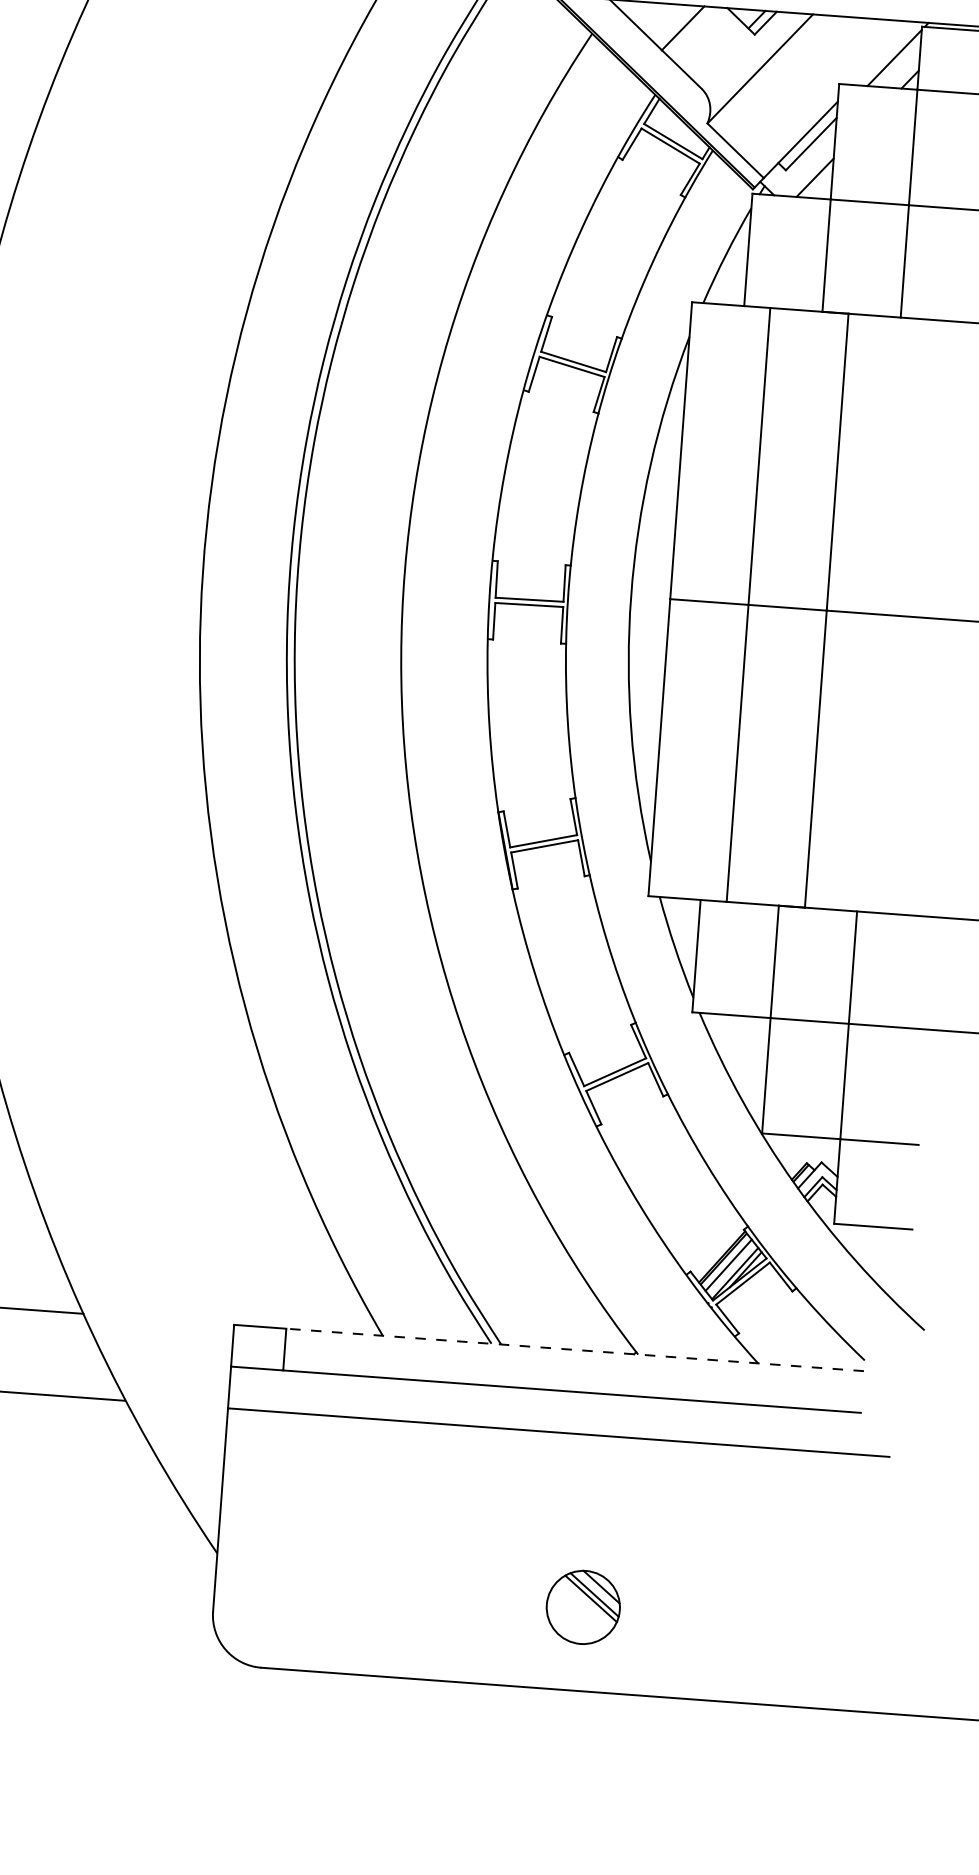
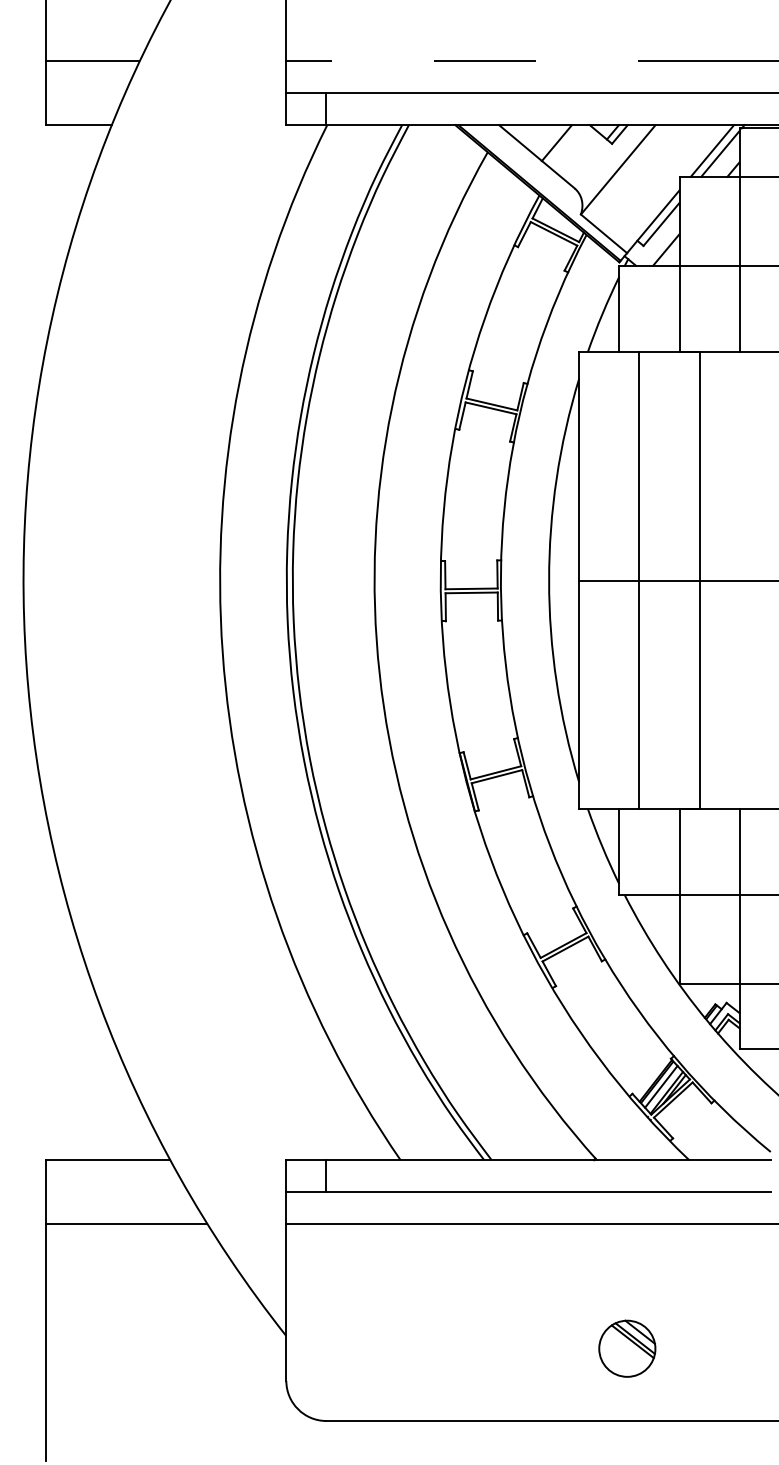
line: (884, 52) -> (712, 150), added
line: (574, 1350) -> (548, 1160), dashed -> solid
part: (583, 1607) -> (627, 1348), moved

